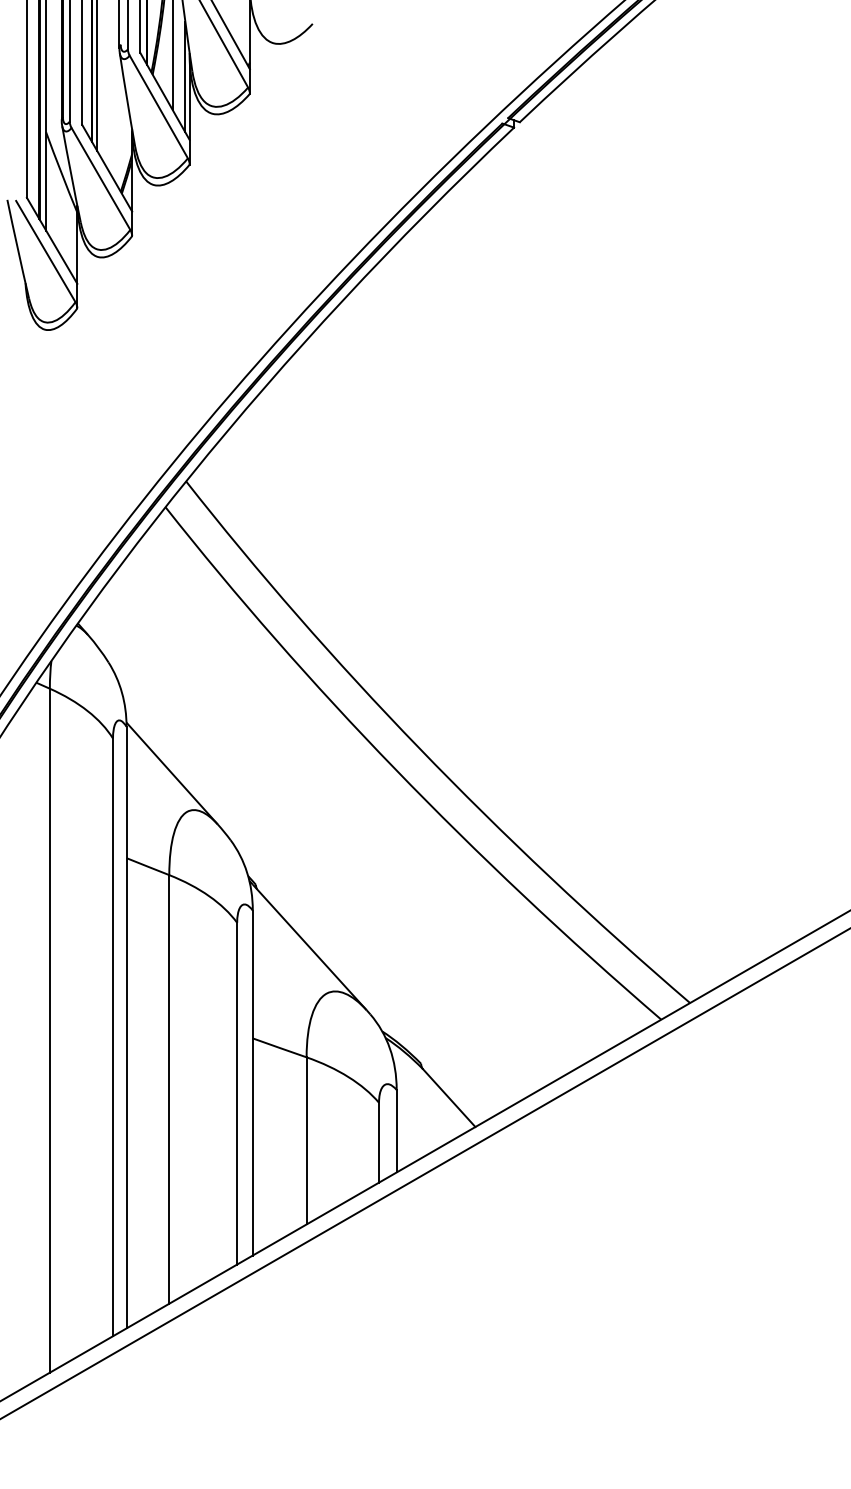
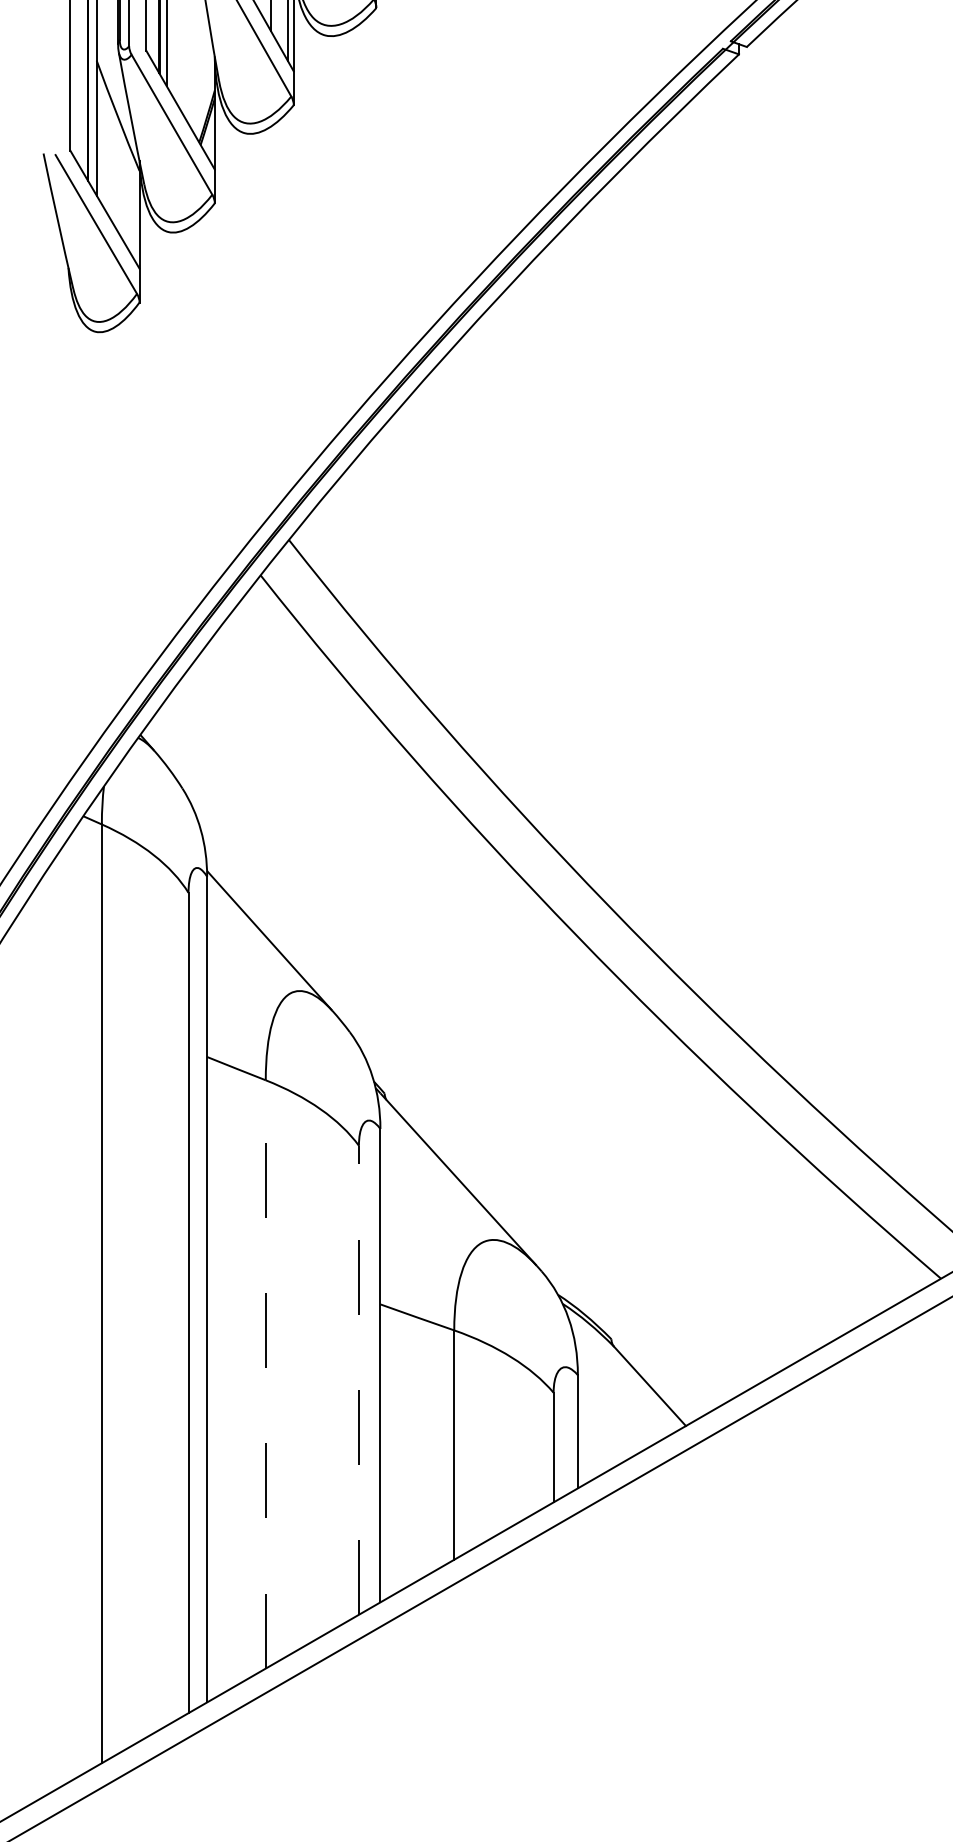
line: (169, 1088) -> (266, 1373), solid -> dashed
line: (237, 1093) -> (359, 1380), solid -> dashed

